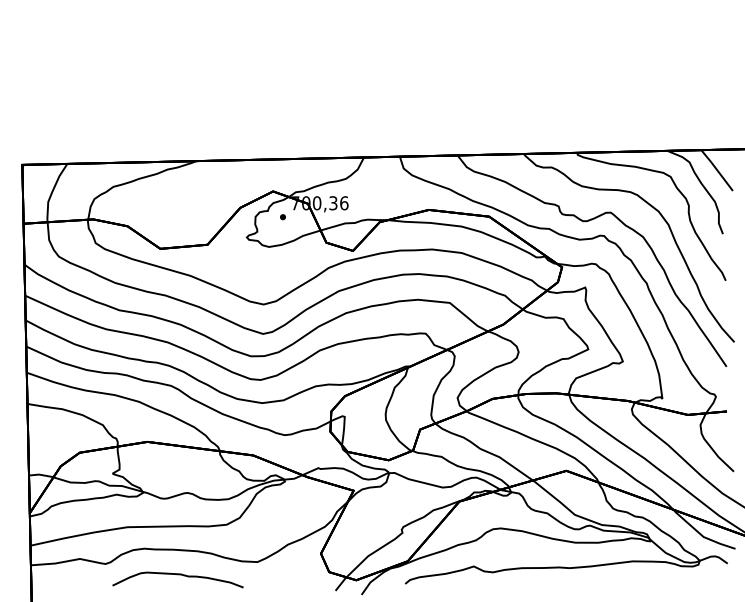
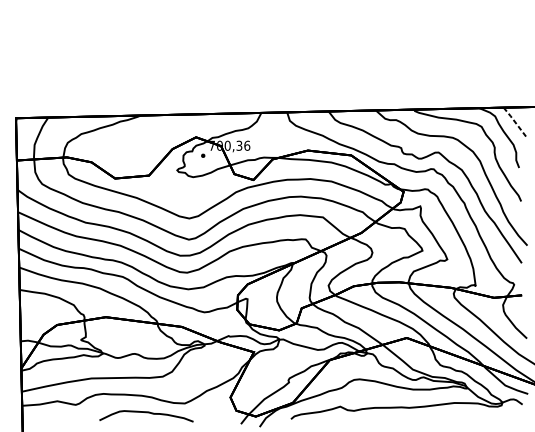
line: (716, 169) -> (514, 121), solid -> dashed
curve: (177, 575) -> (146, 413), moved

